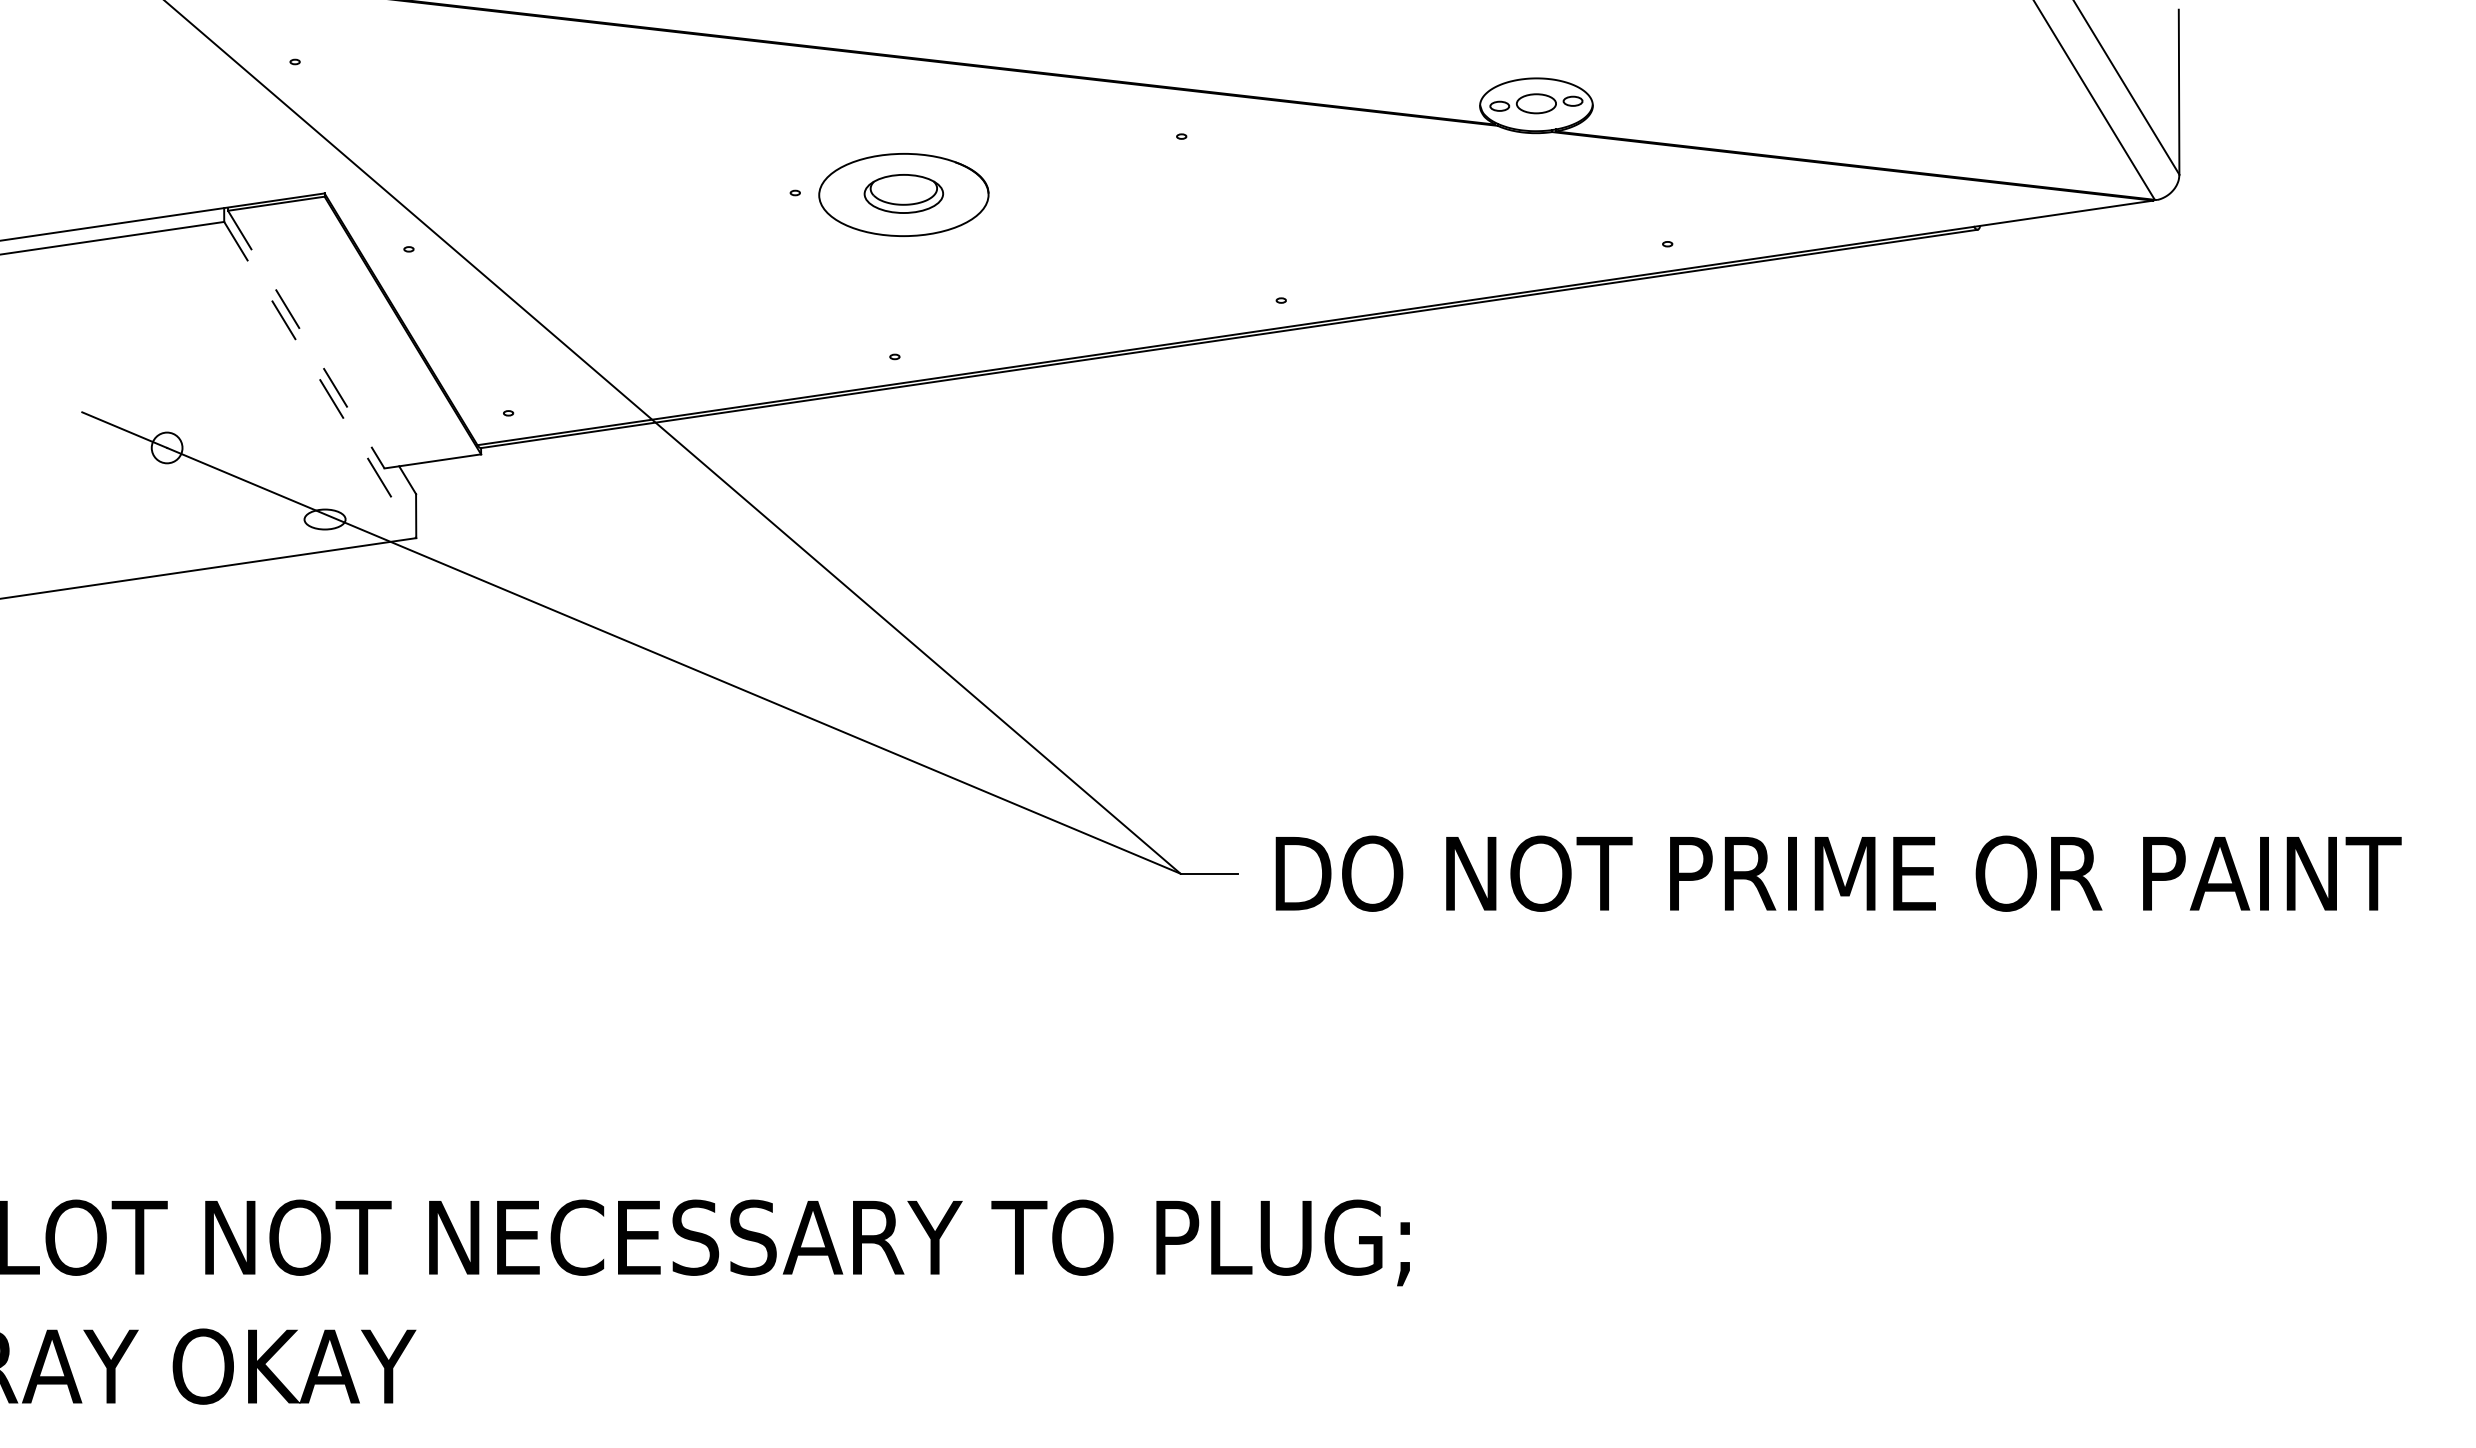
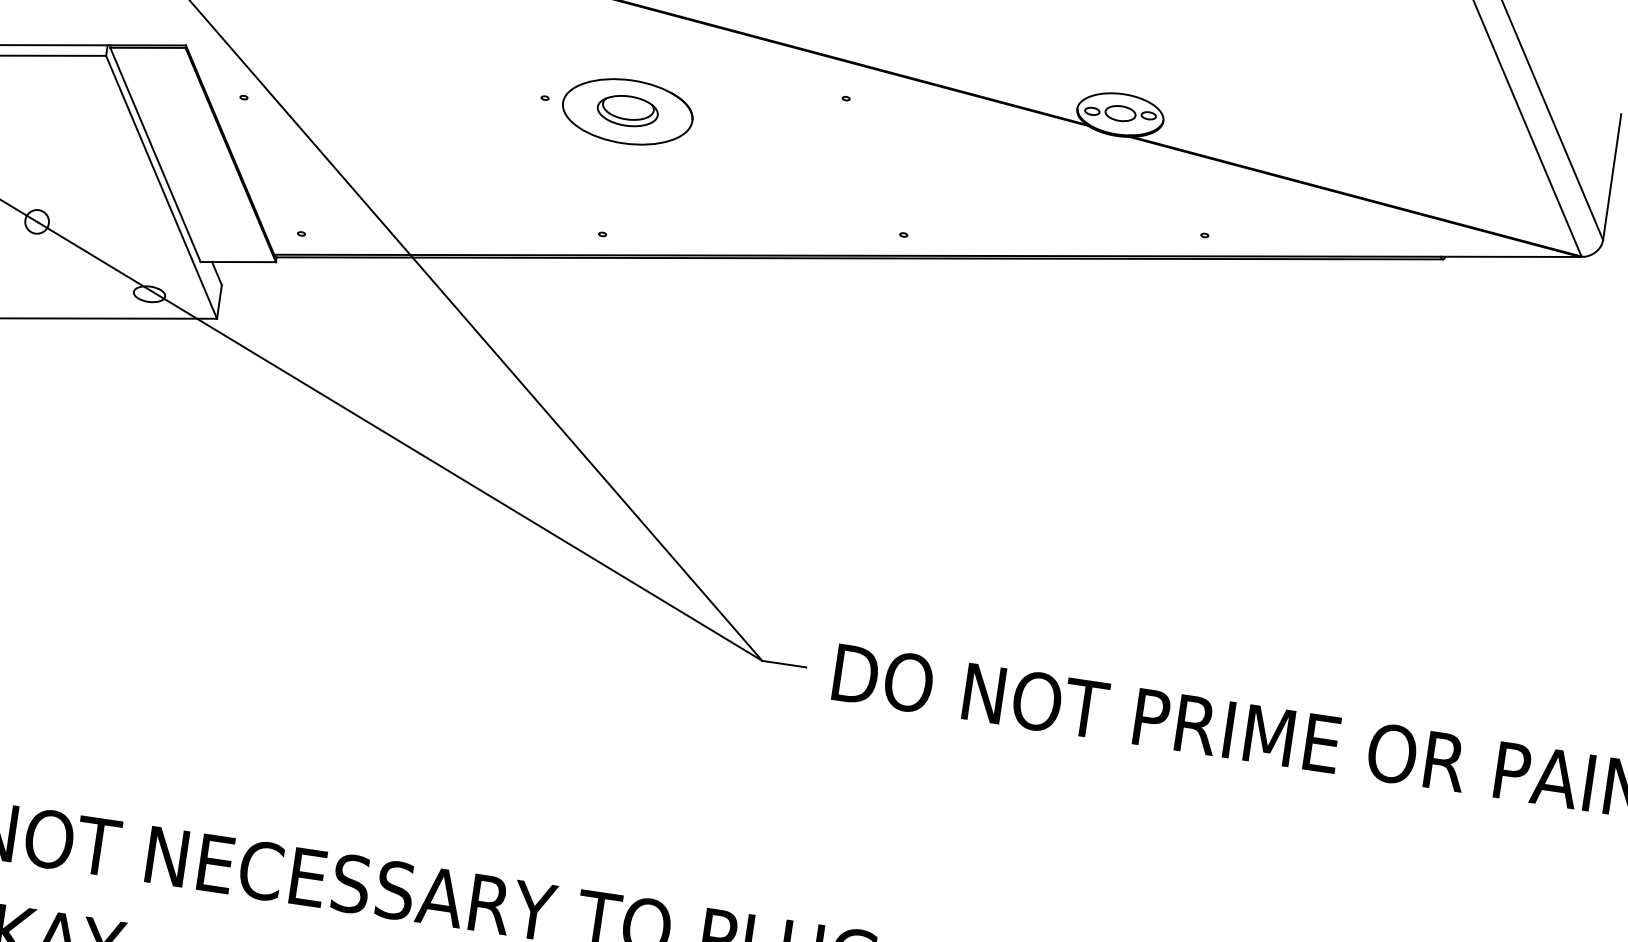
line: (306, 339) -> (155, 154), dashed -> solid
line: (320, 380) -> (161, 187), dashed -> solid

